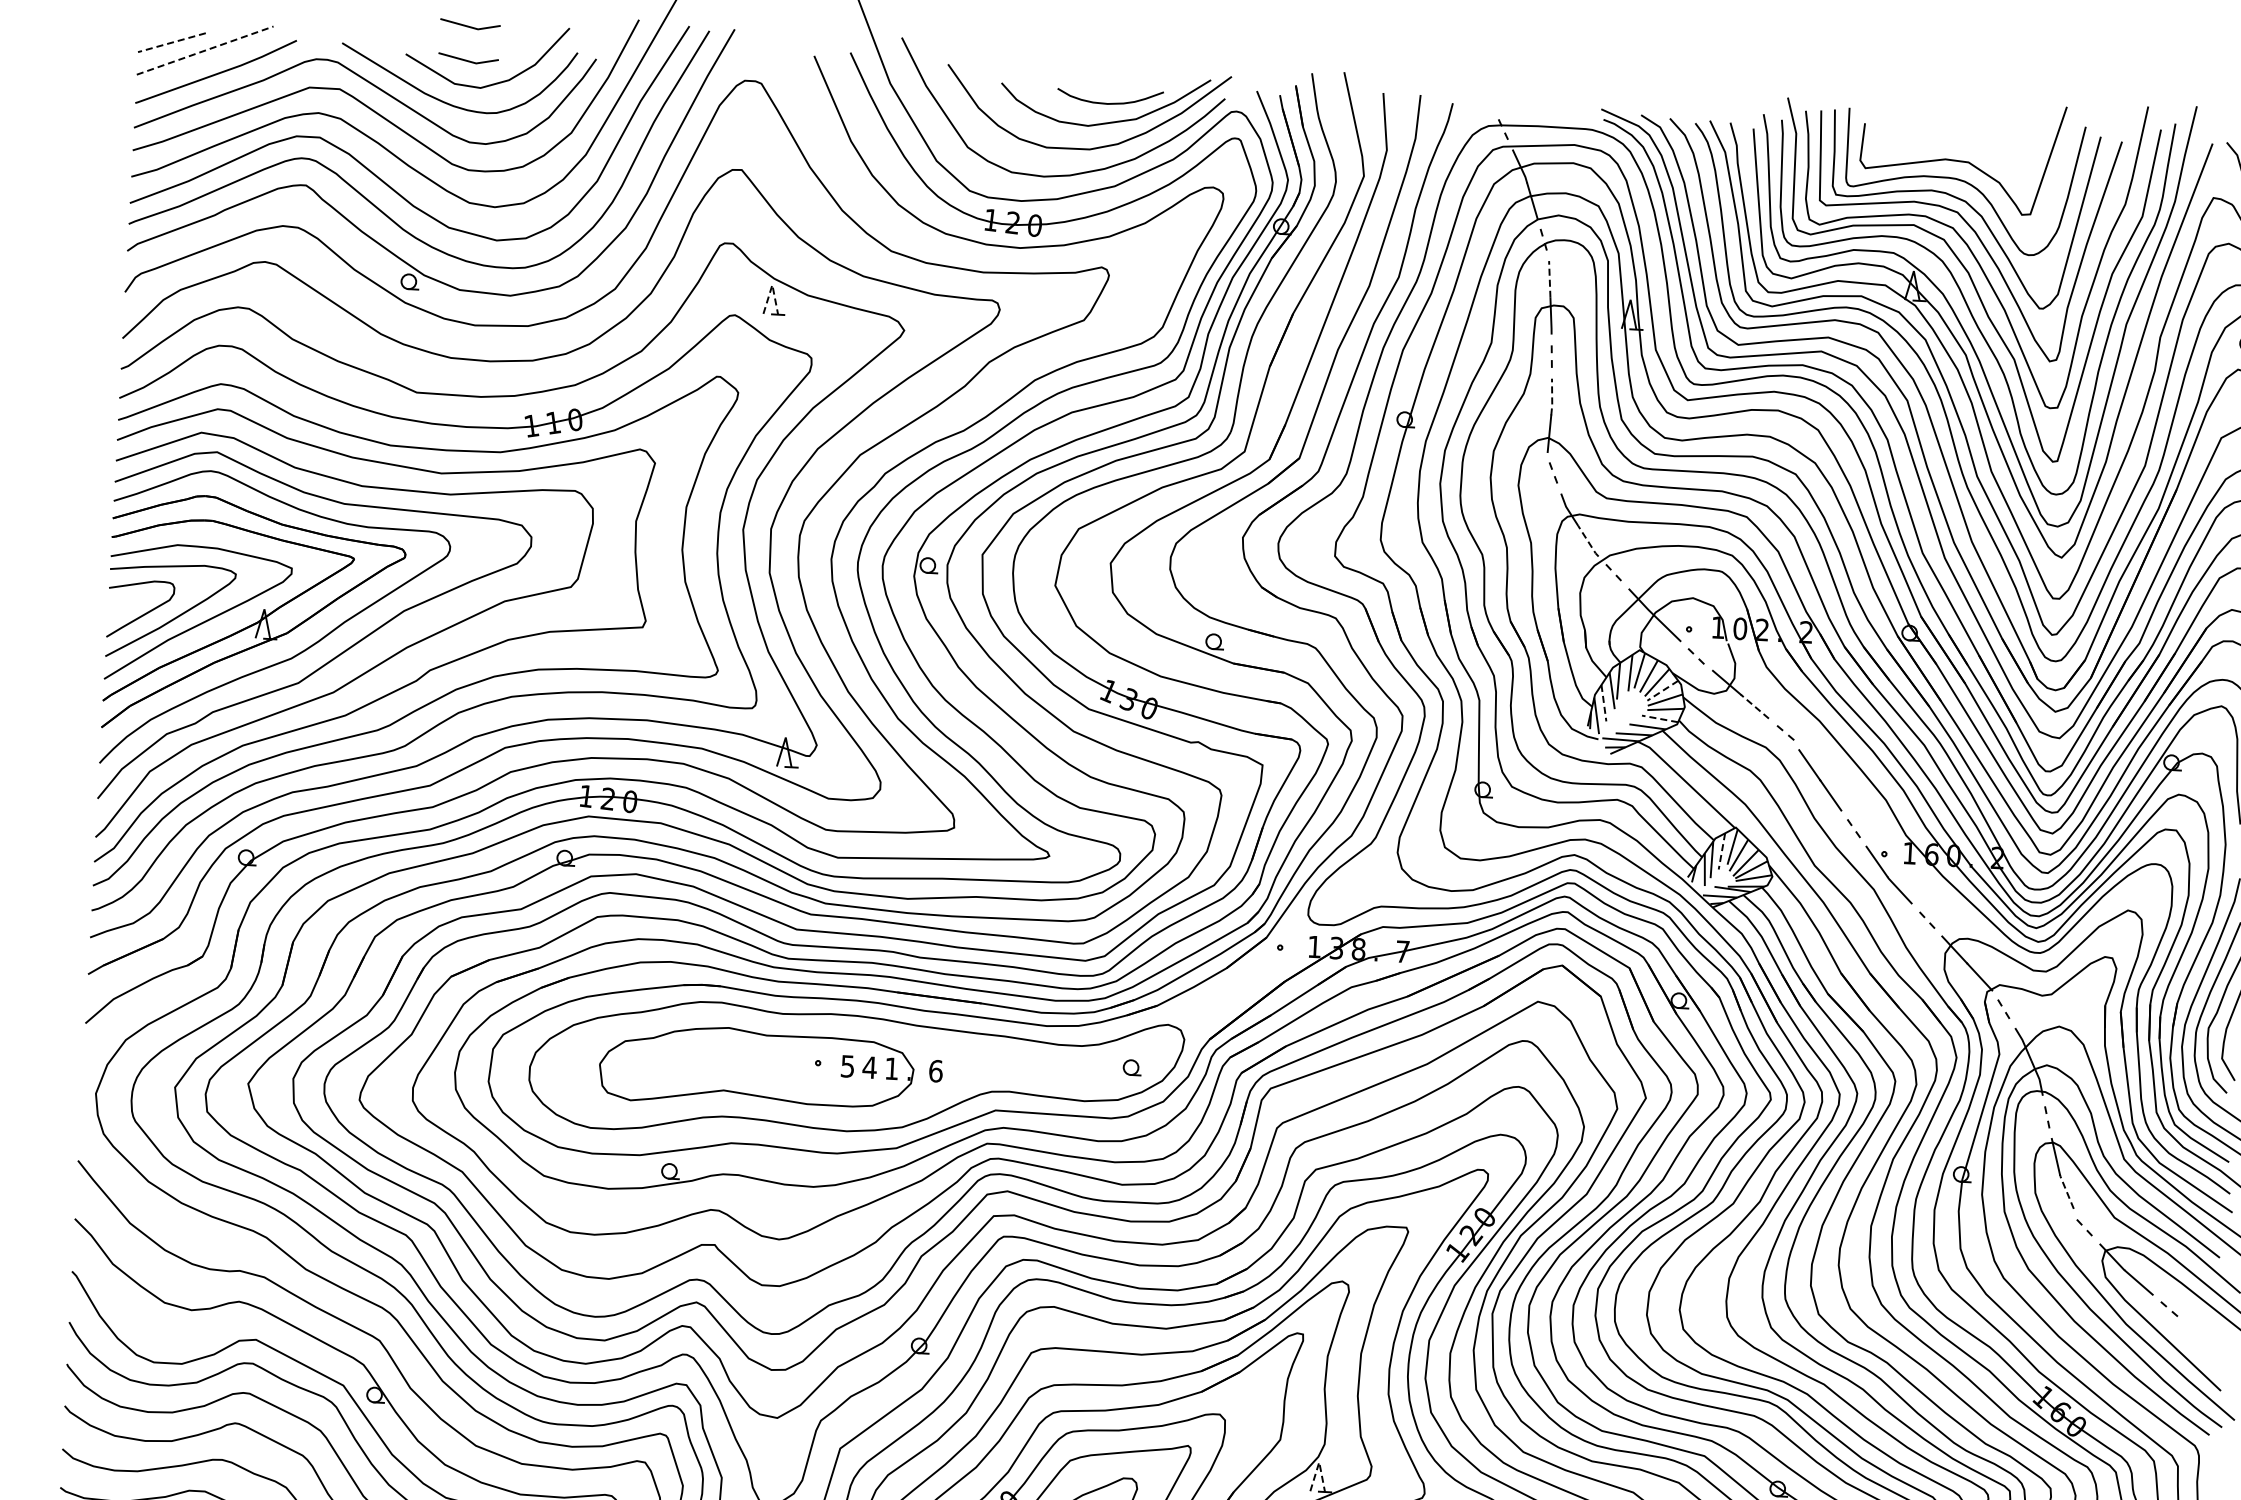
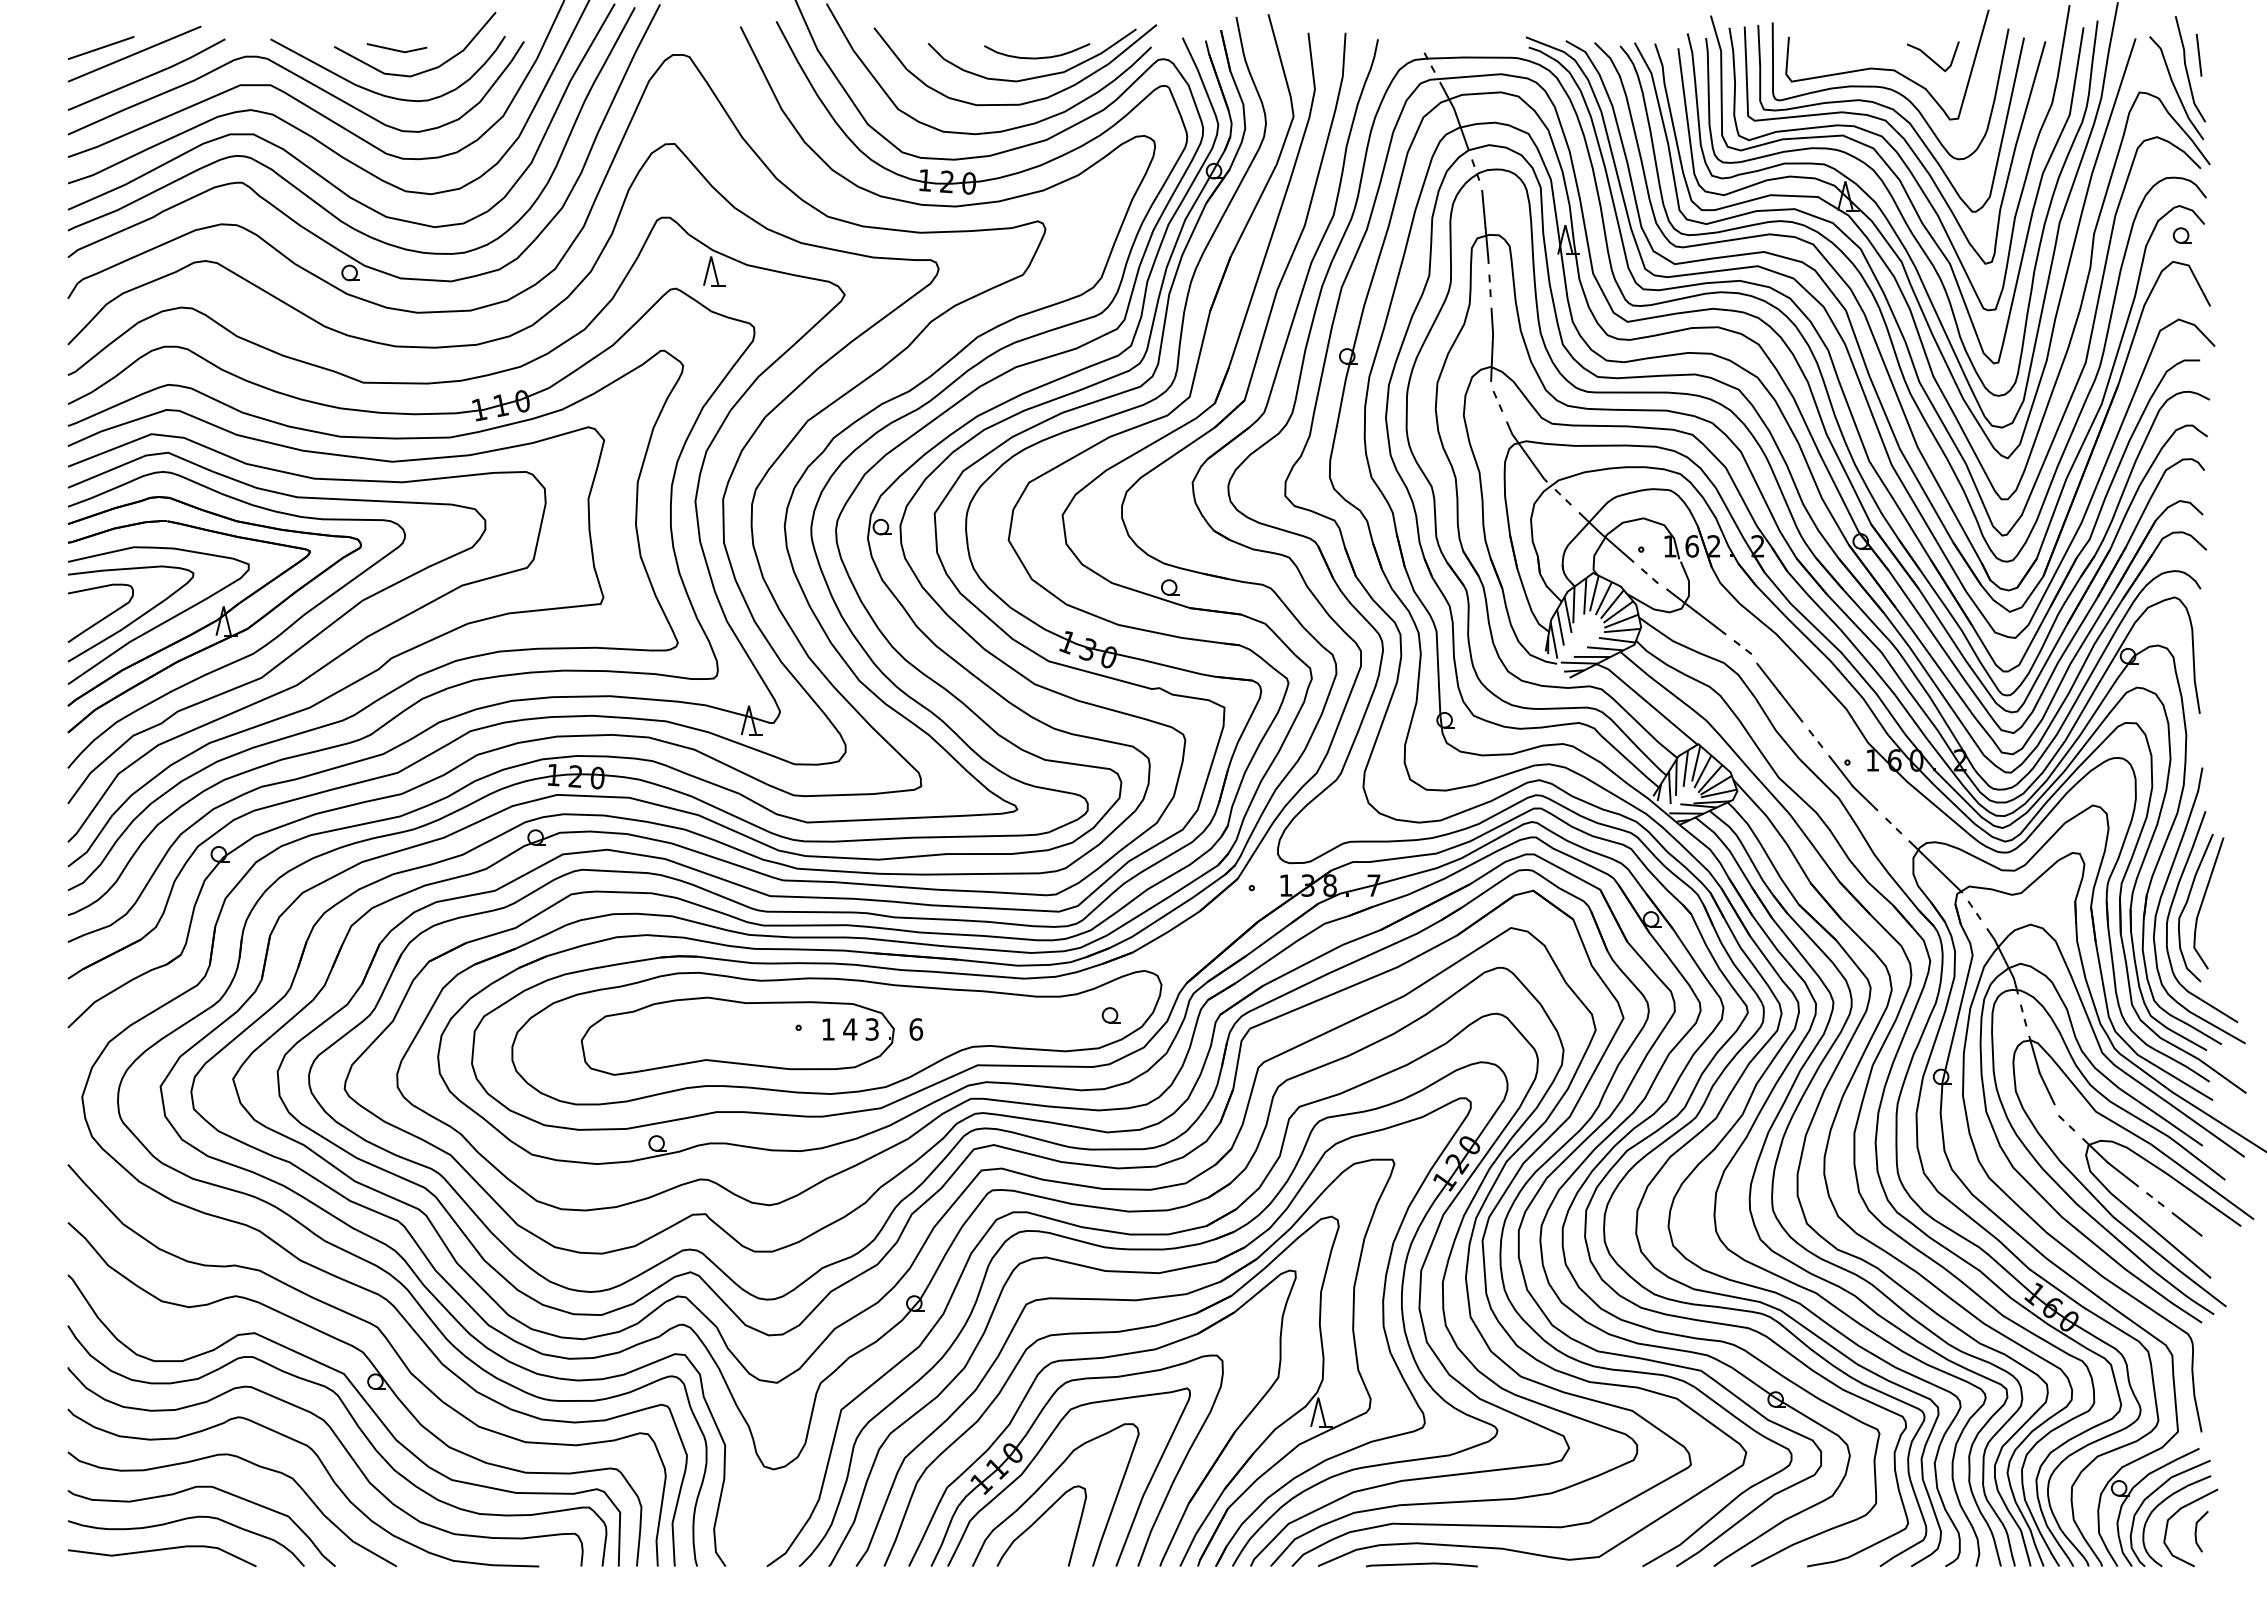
line: (469, 26) -> (396, 15), removed
line: (171, 43) -> (100, 48), dashed -> solid
line: (206, 50) -> (135, 53), dashed -> solid
line: (2006, 152) -> (1931, 58), added
line: (1549, 278) -> (1483, 208), dashed -> solid
line: (772, 284) -> (711, 256), dashed -> solid
line: (1552, 397) -> (1492, 326), dashed -> solid
line: (1588, 541) -> (1536, 467), dashed -> solid
text: (1740, 629) -> (1692, 546), 0 -> 6
line: (1662, 691) -> (1618, 612), dashed -> solid
line: (1603, 704) -> (1560, 628), dashed -> solid
line: (1754, 706) -> (1710, 622), dashed -> solid
line: (1659, 719) -> (1616, 640), dashed -> solid
line: (1721, 852) -> (1685, 769), dashed -> solid
text: (846, 1066) -> (827, 1029), 5 -> 1
text: (891, 1068) -> (871, 1029), 1 -> 3
line: (2066, 1190) -> (2046, 1087), dashed -> solid
line: (2199, 1335) -> (2186, 1224), added
line: (1319, 1462) -> (1318, 1397), dashed -> solid

